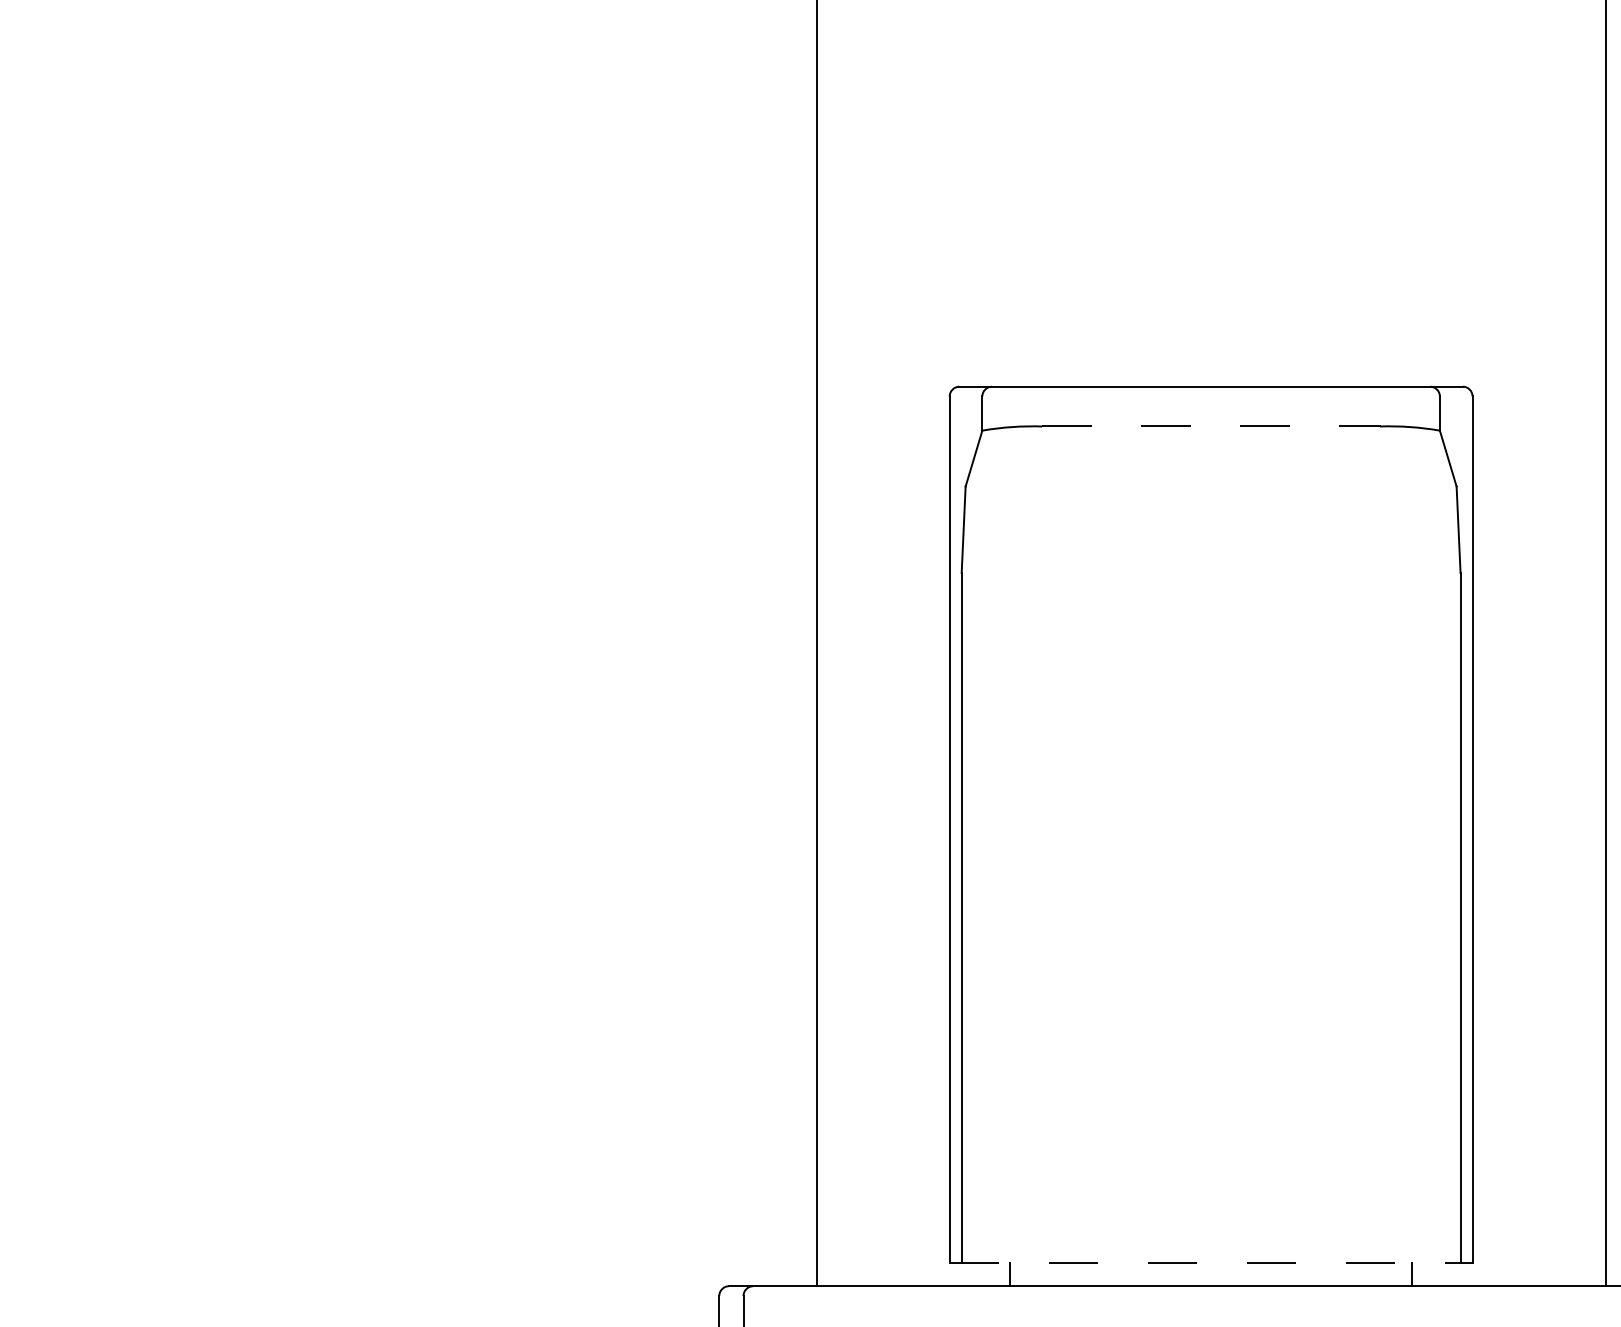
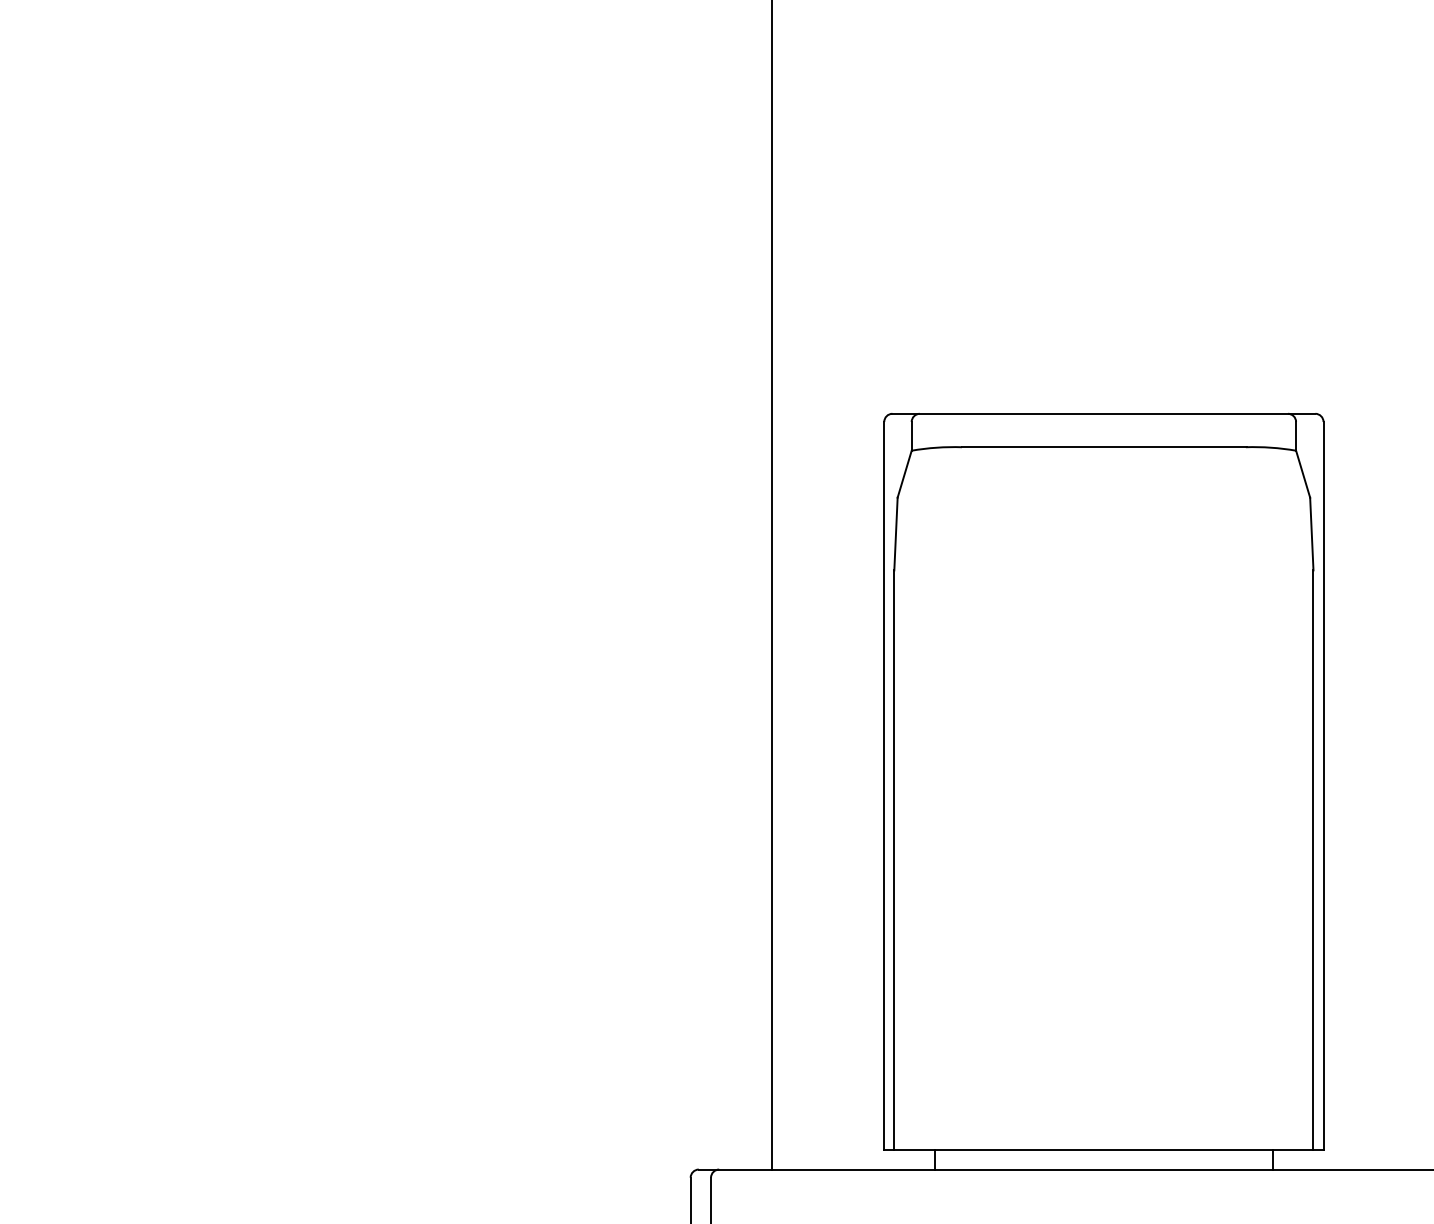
line: (1211, 426) -> (1104, 447), dashed -> solid
line: (1210, 1263) -> (1103, 1150), dashed -> solid

